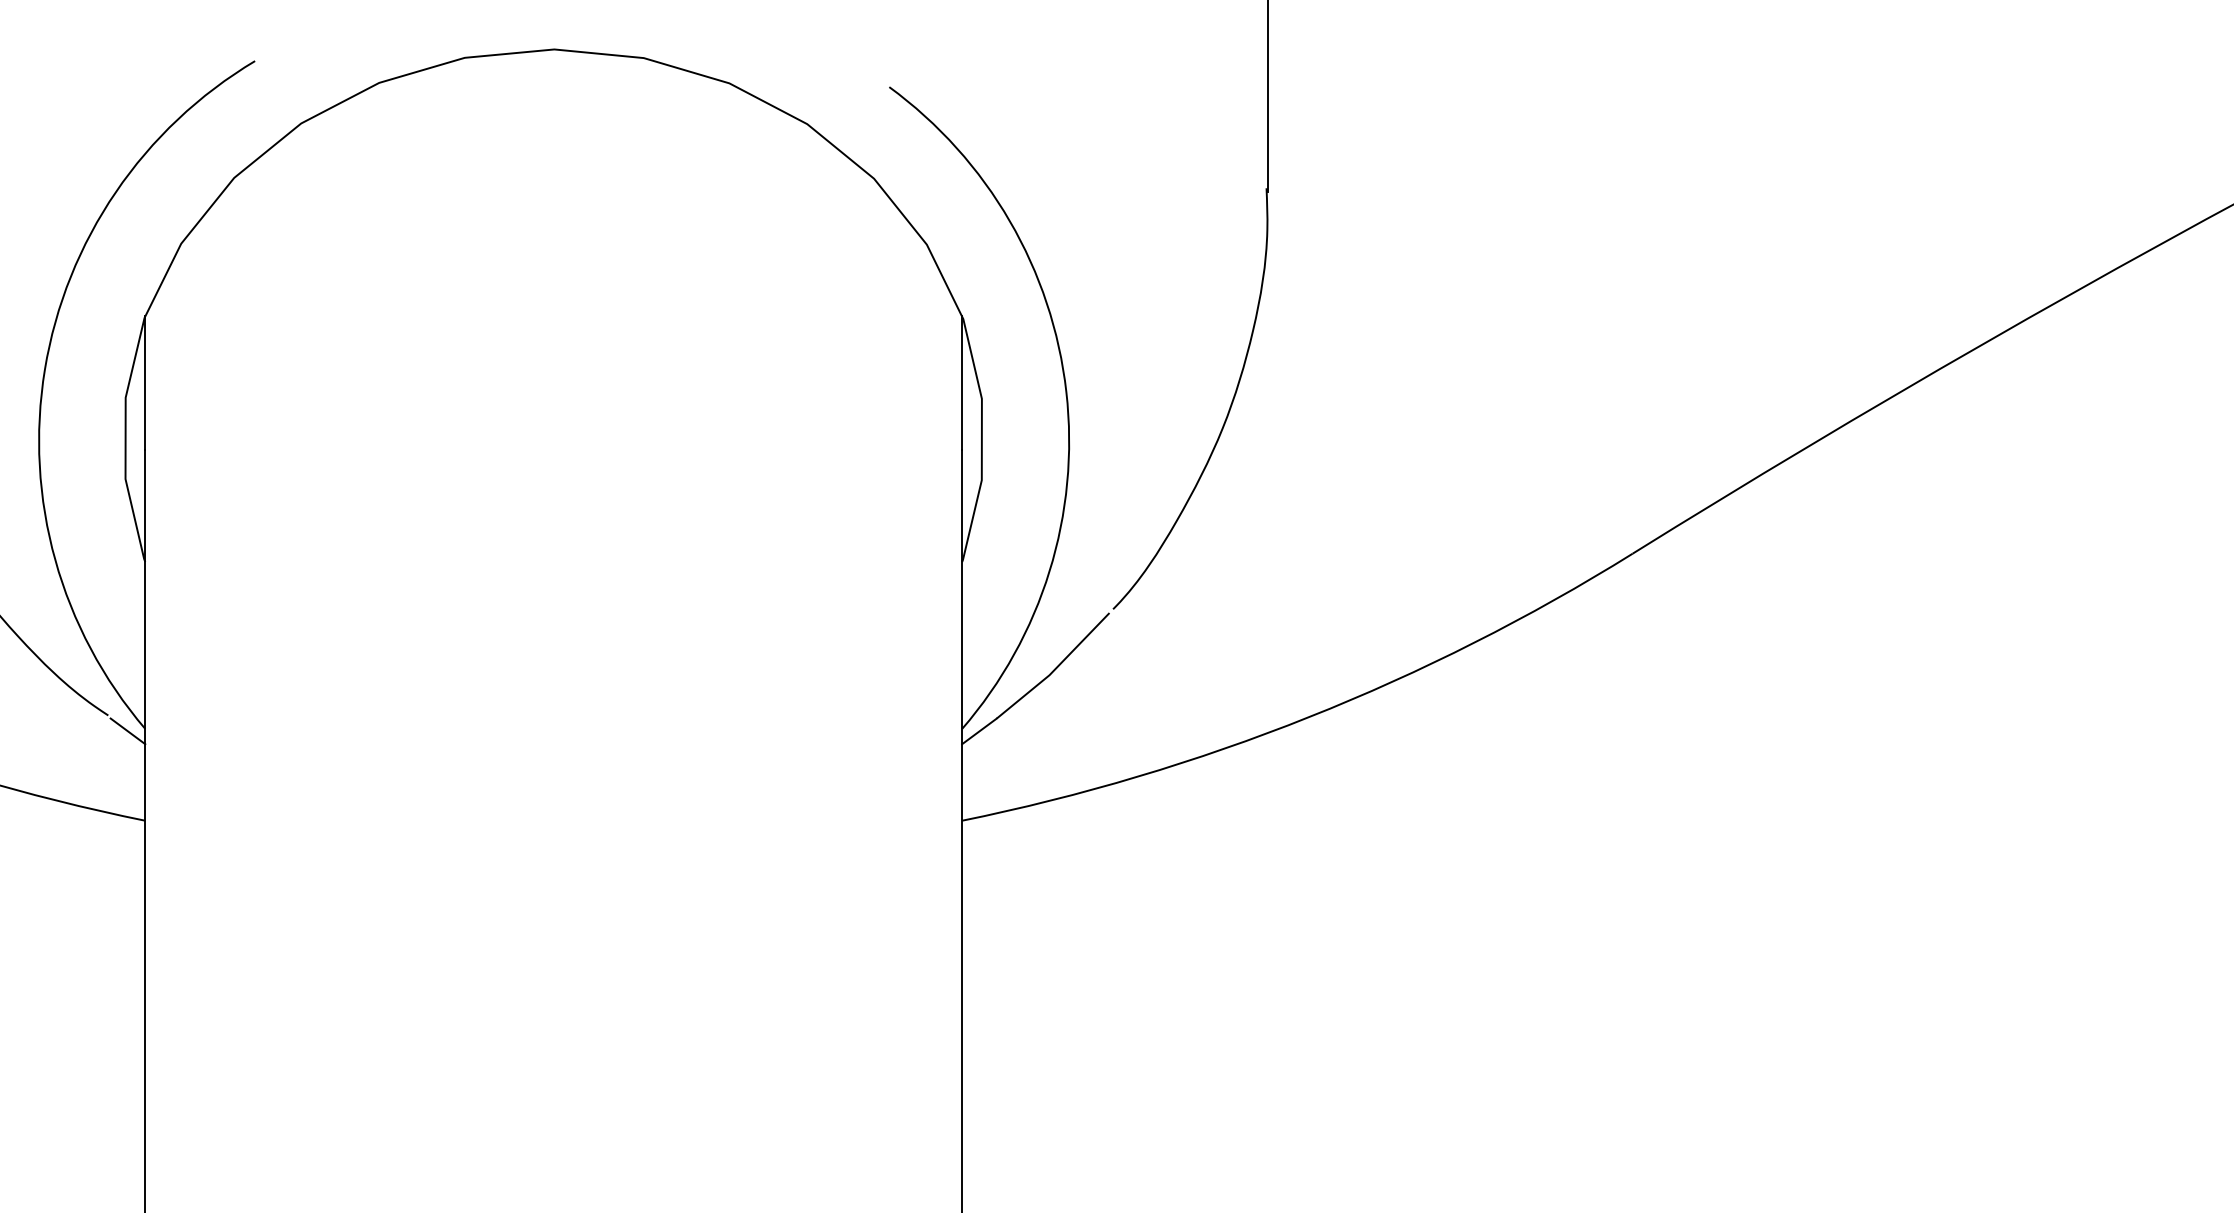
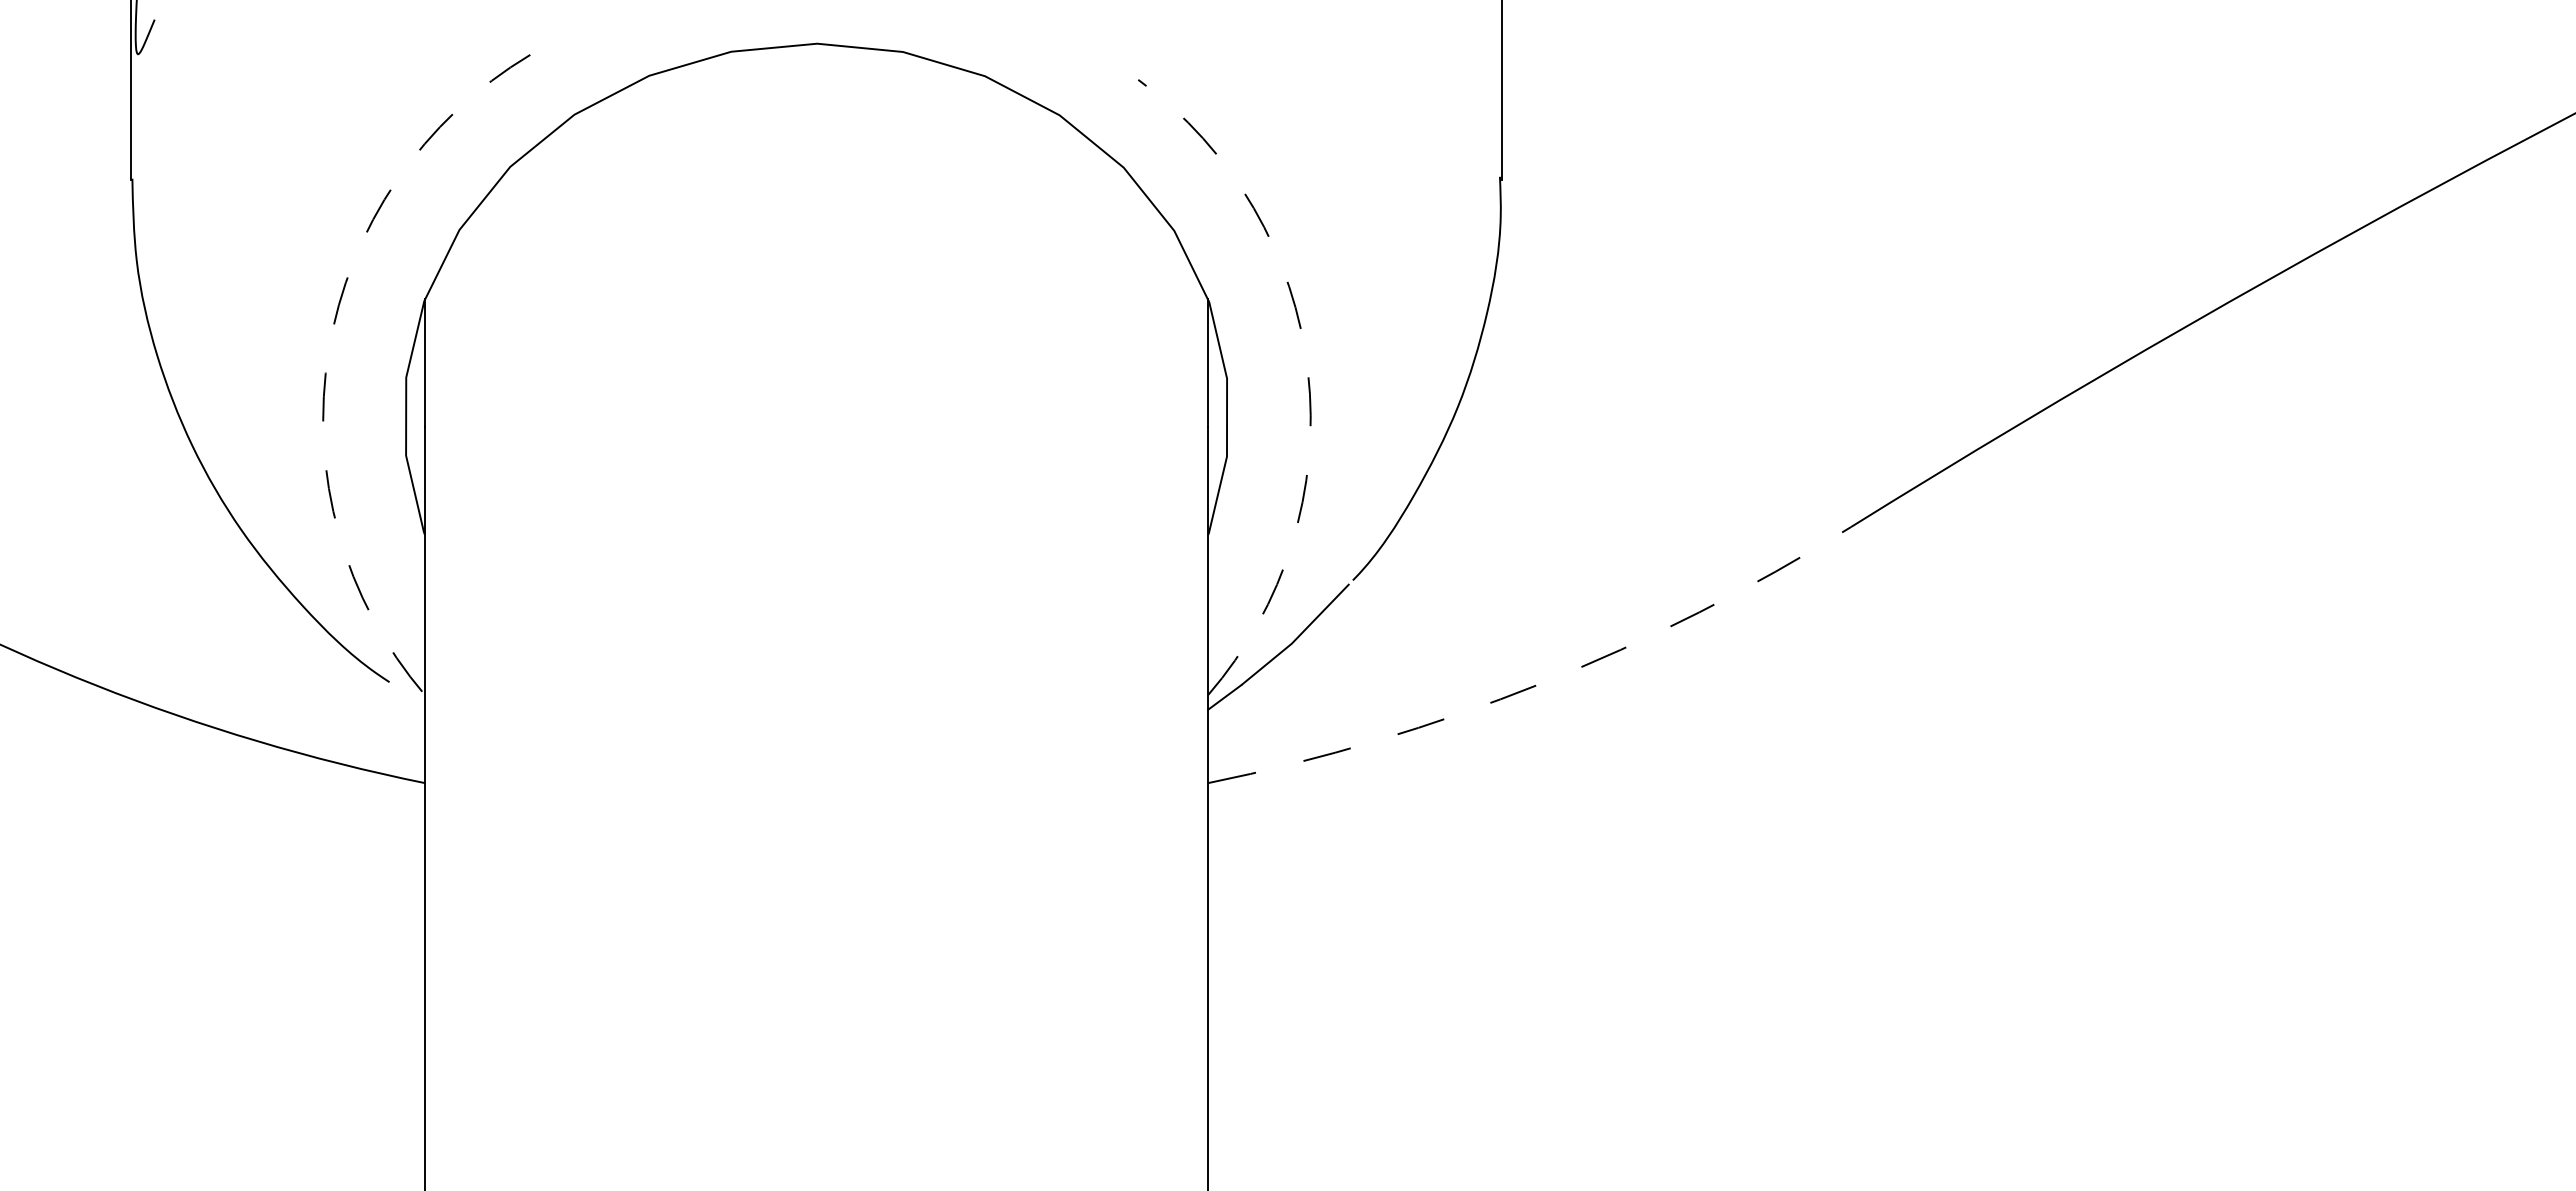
arc: (44, 369) -> (328, 350), solid -> dashed
arc: (1066, 392) -> (1308, 372), solid -> dashed
arc: (1308, 716) -> (1540, 683), solid -> dashed
line: (128, 731) -> (408, 697), removed

